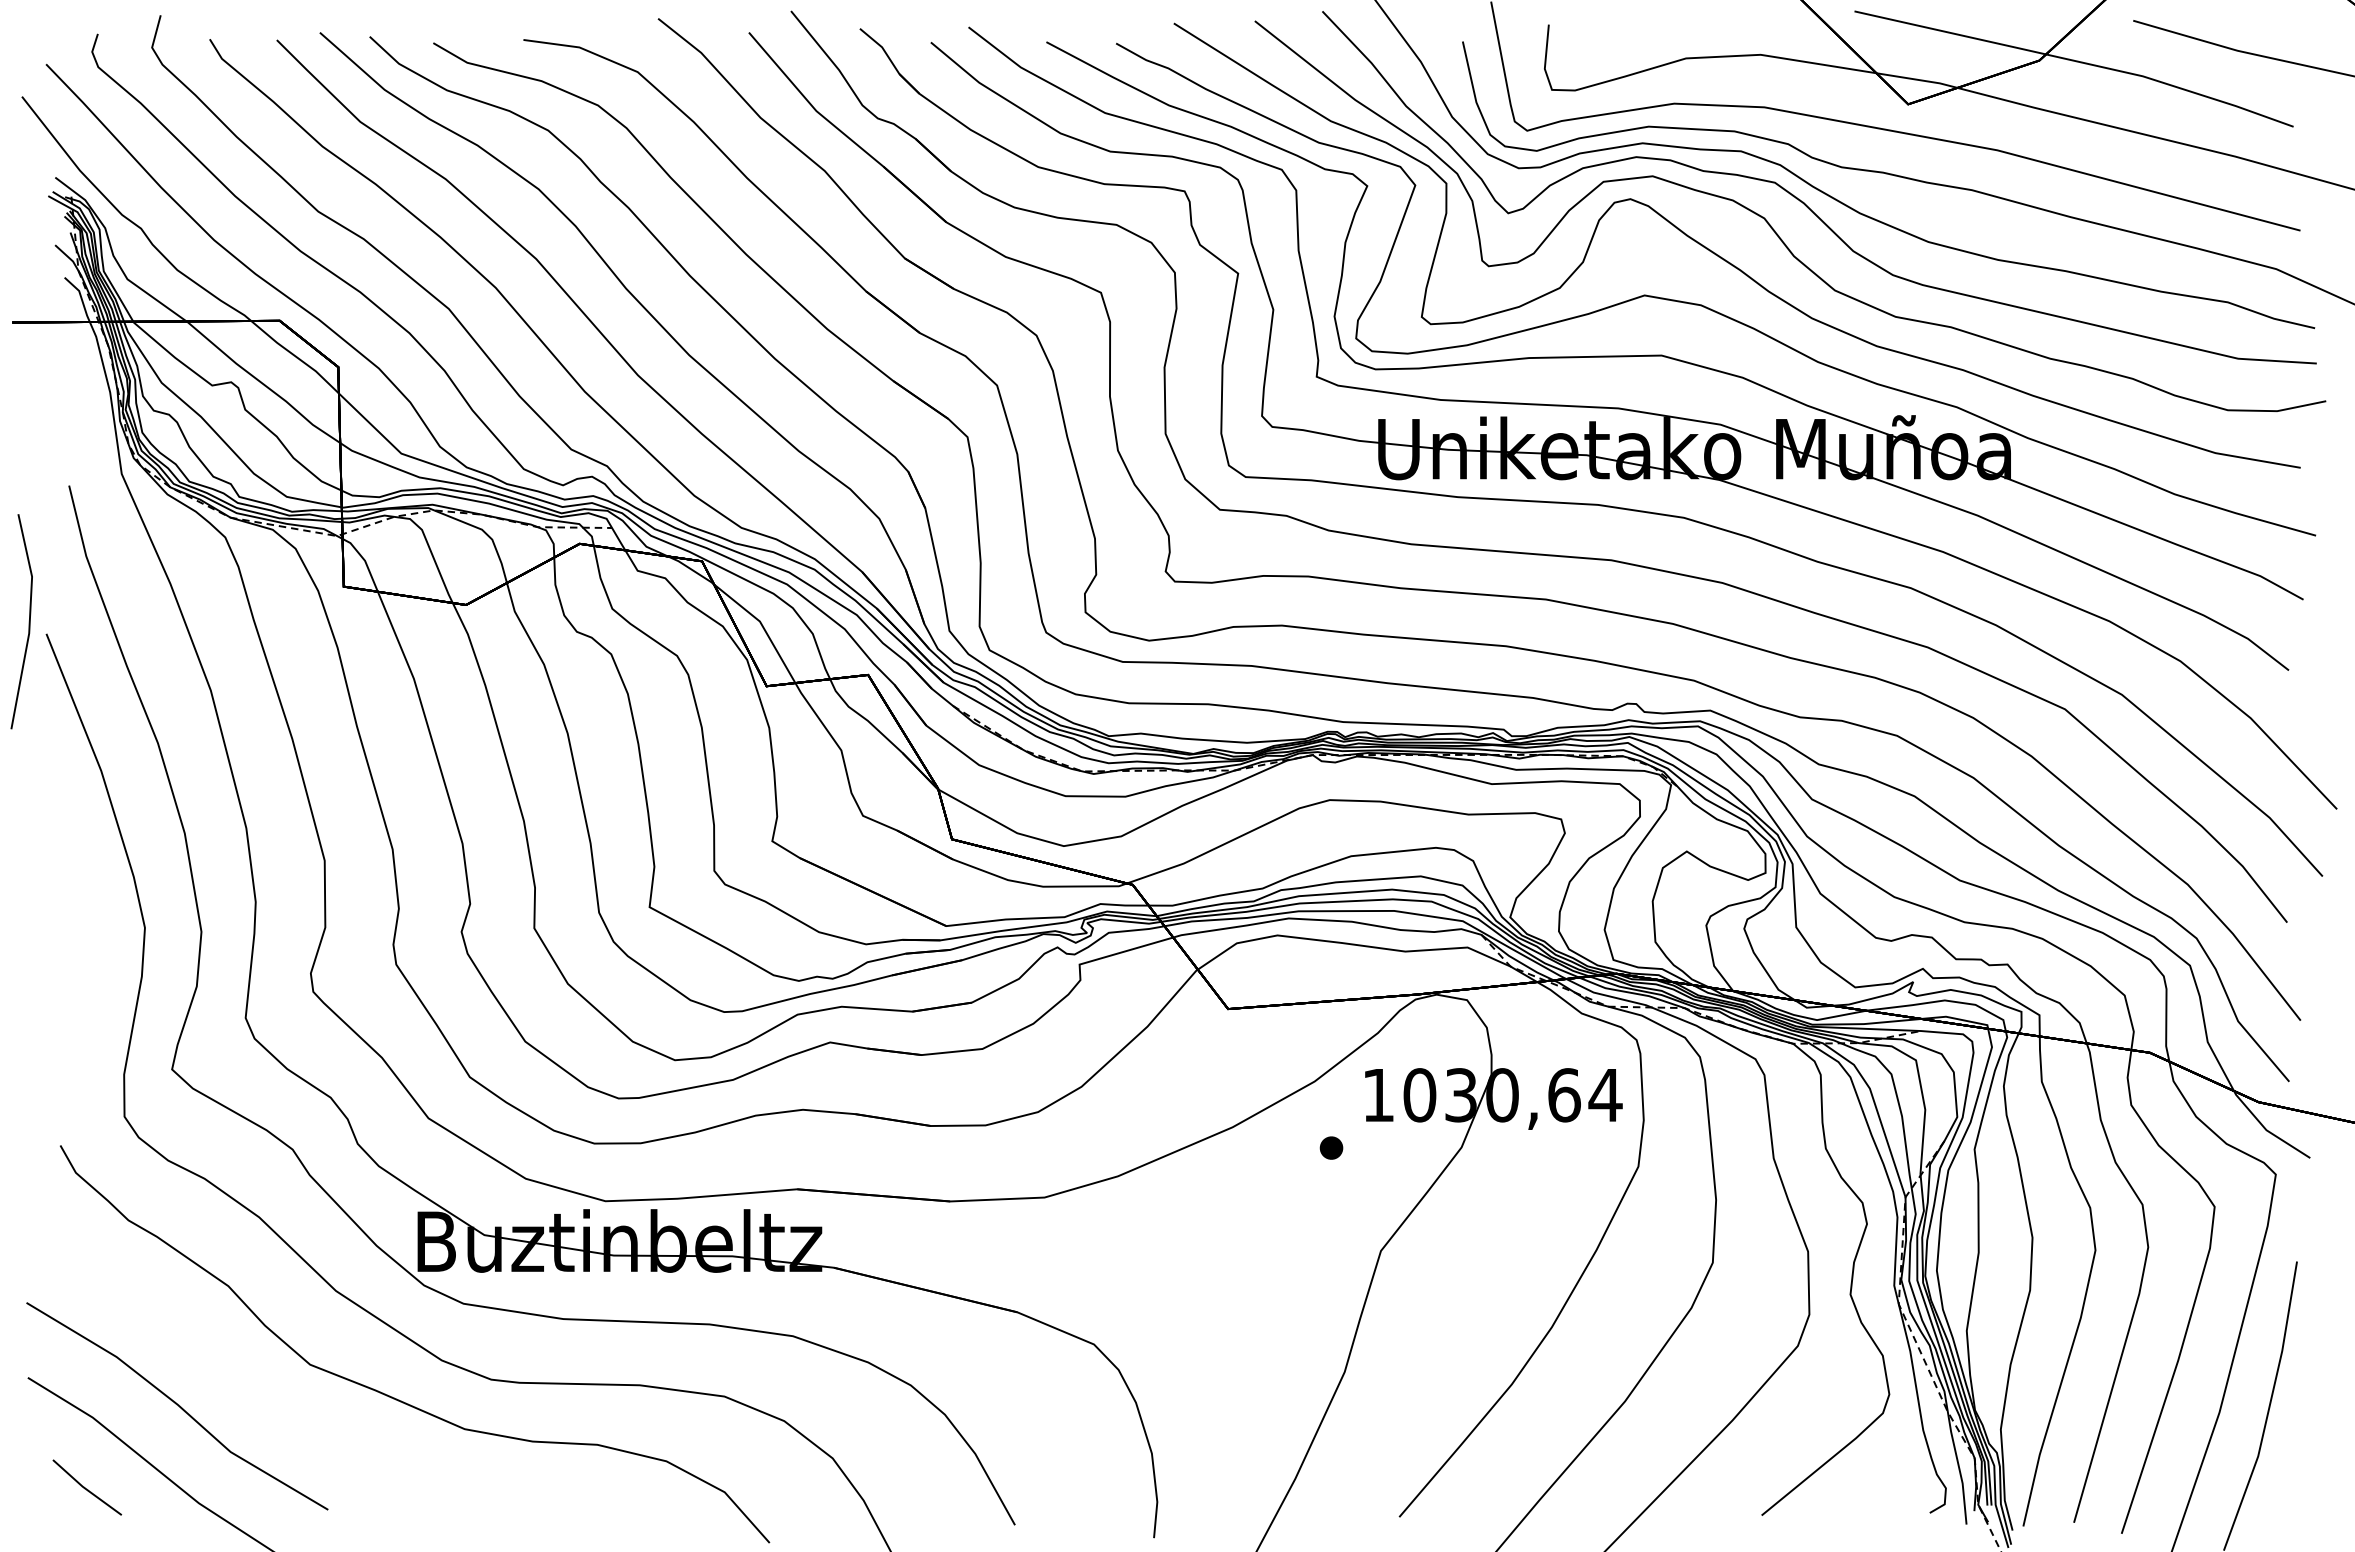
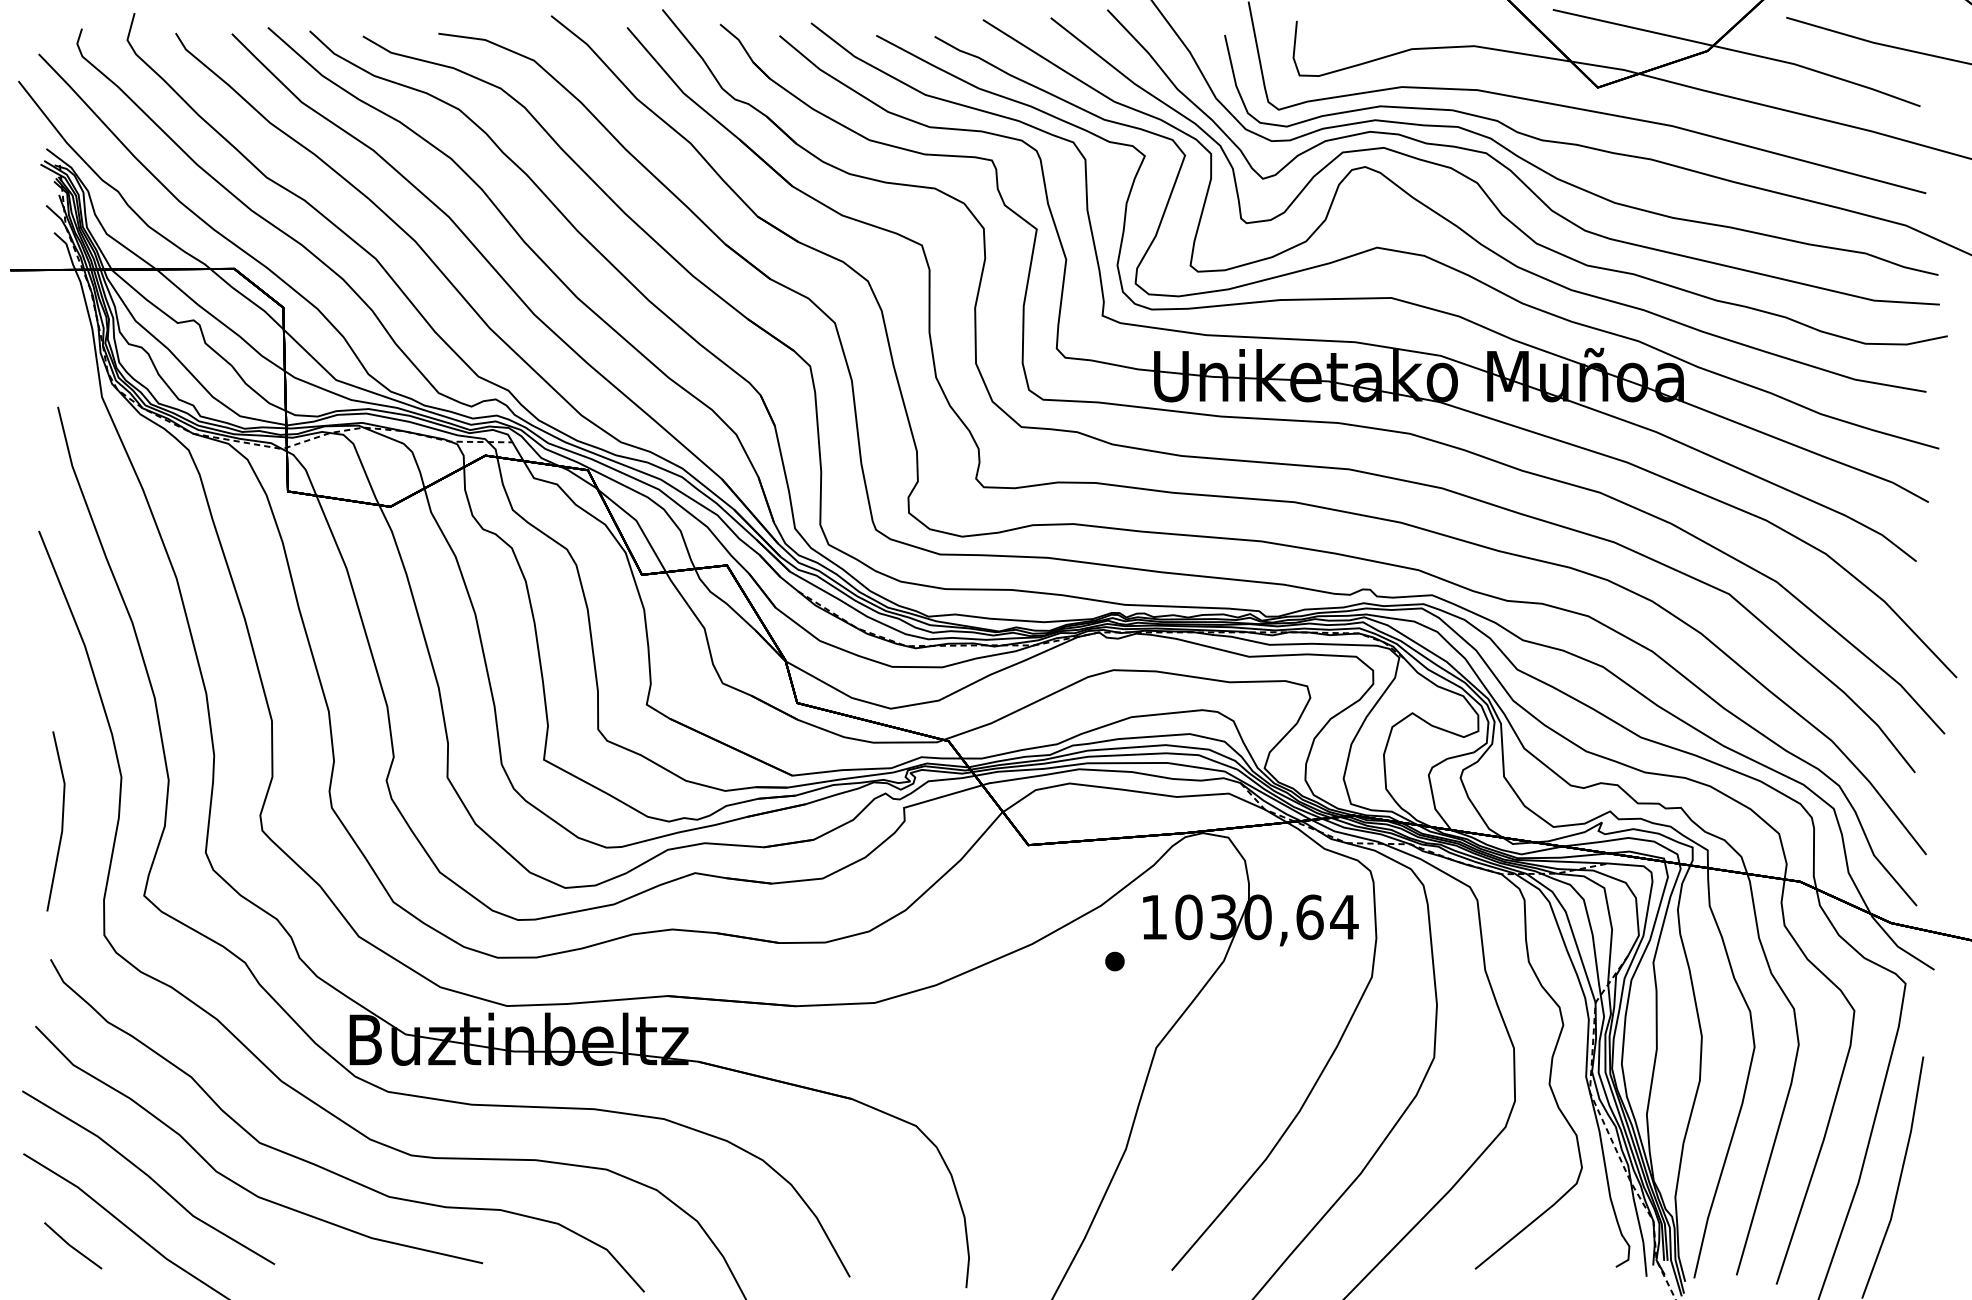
line: (28, 621) -> (61, 821), moved
curve: (281, 1411) -> (235, 1182), added

